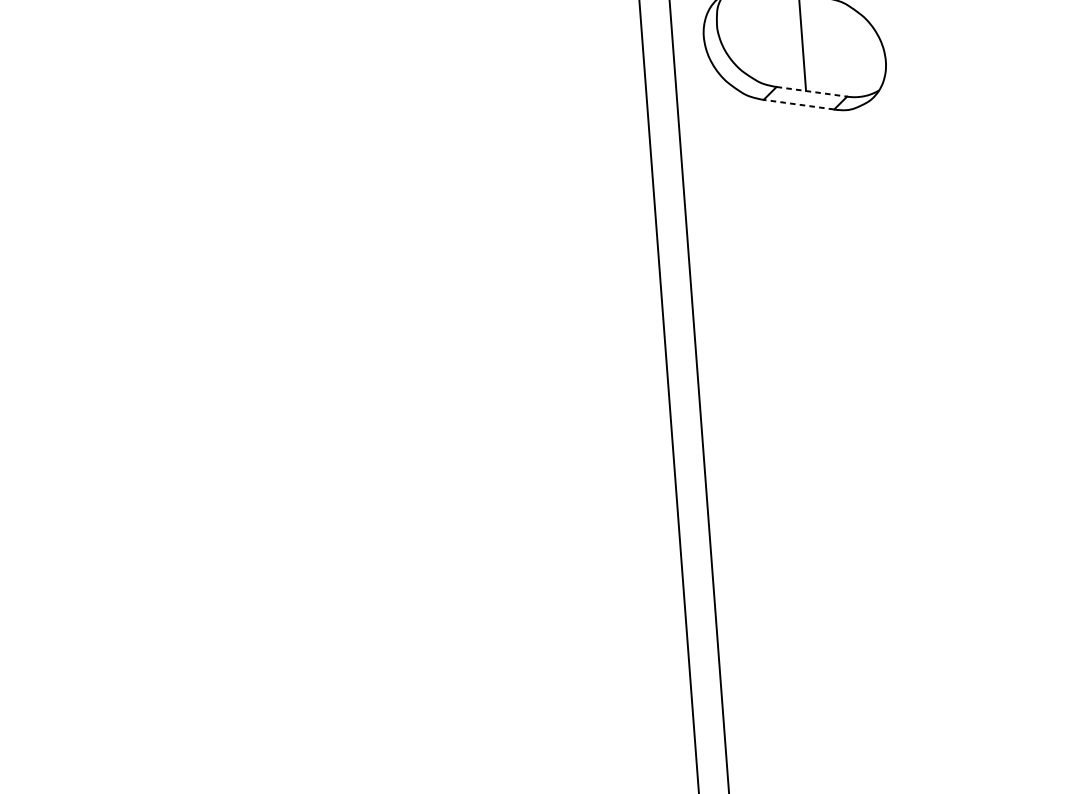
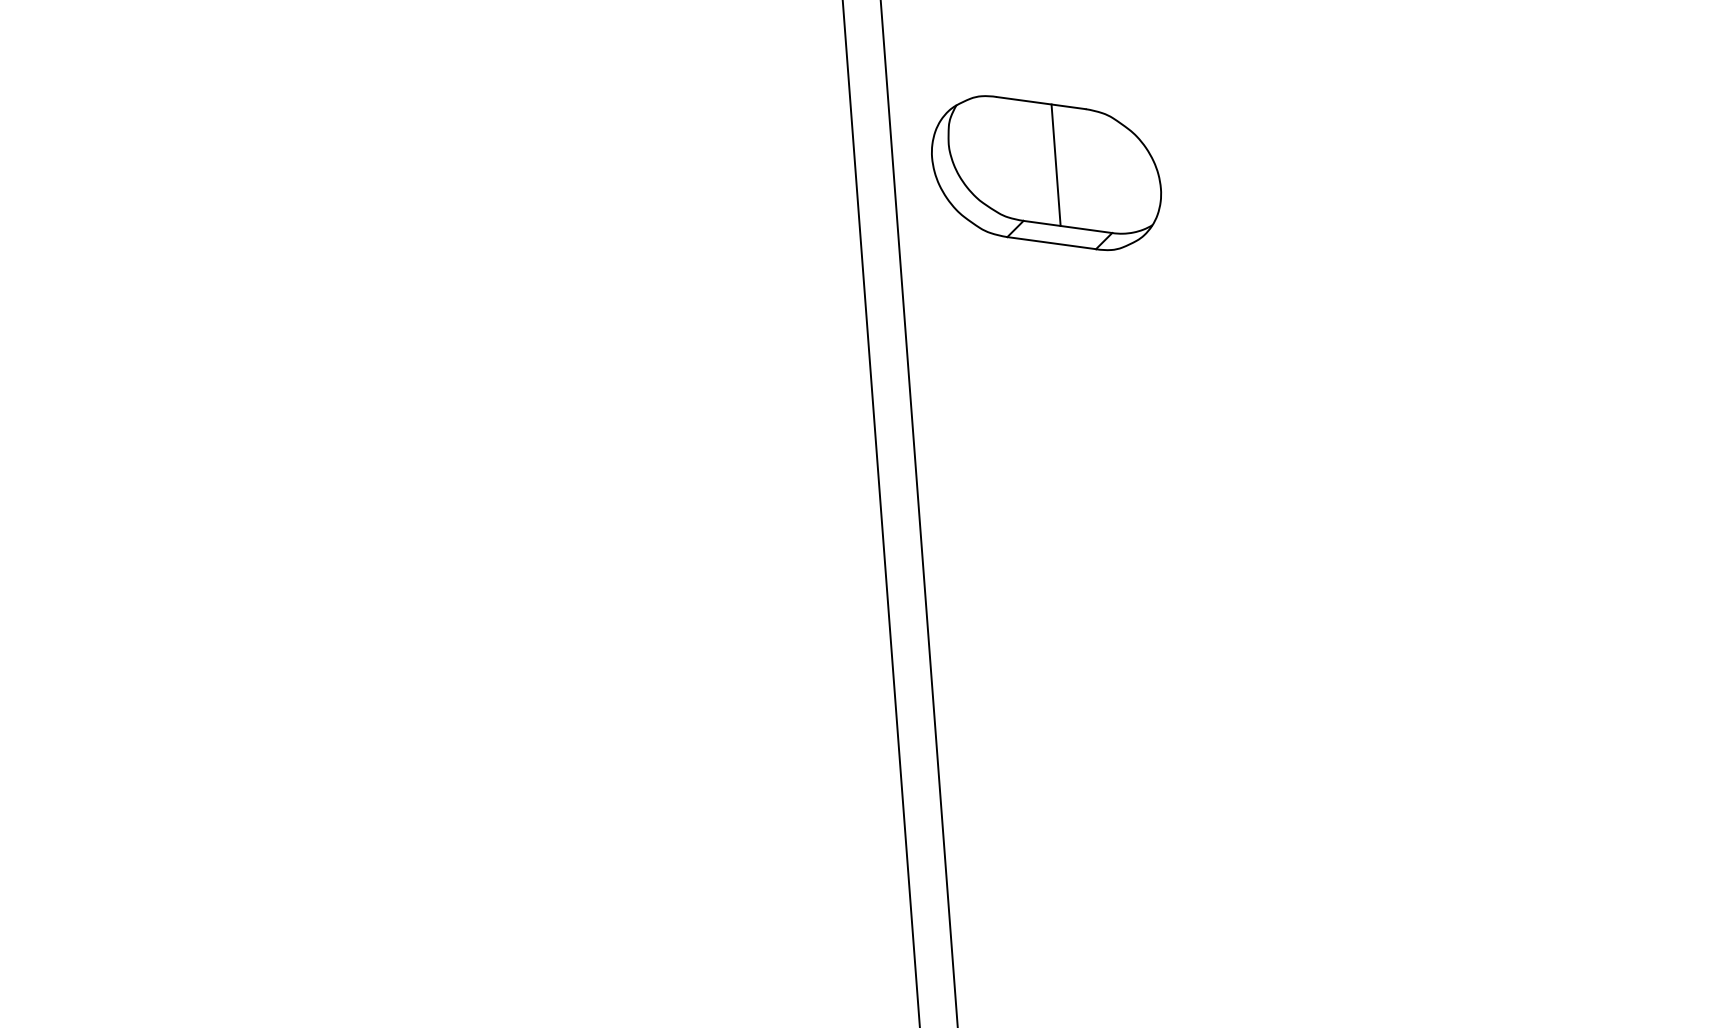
line: (811, 91) -> (1067, 226), dashed -> solid
line: (798, 104) -> (1051, 243), dashed -> solid

